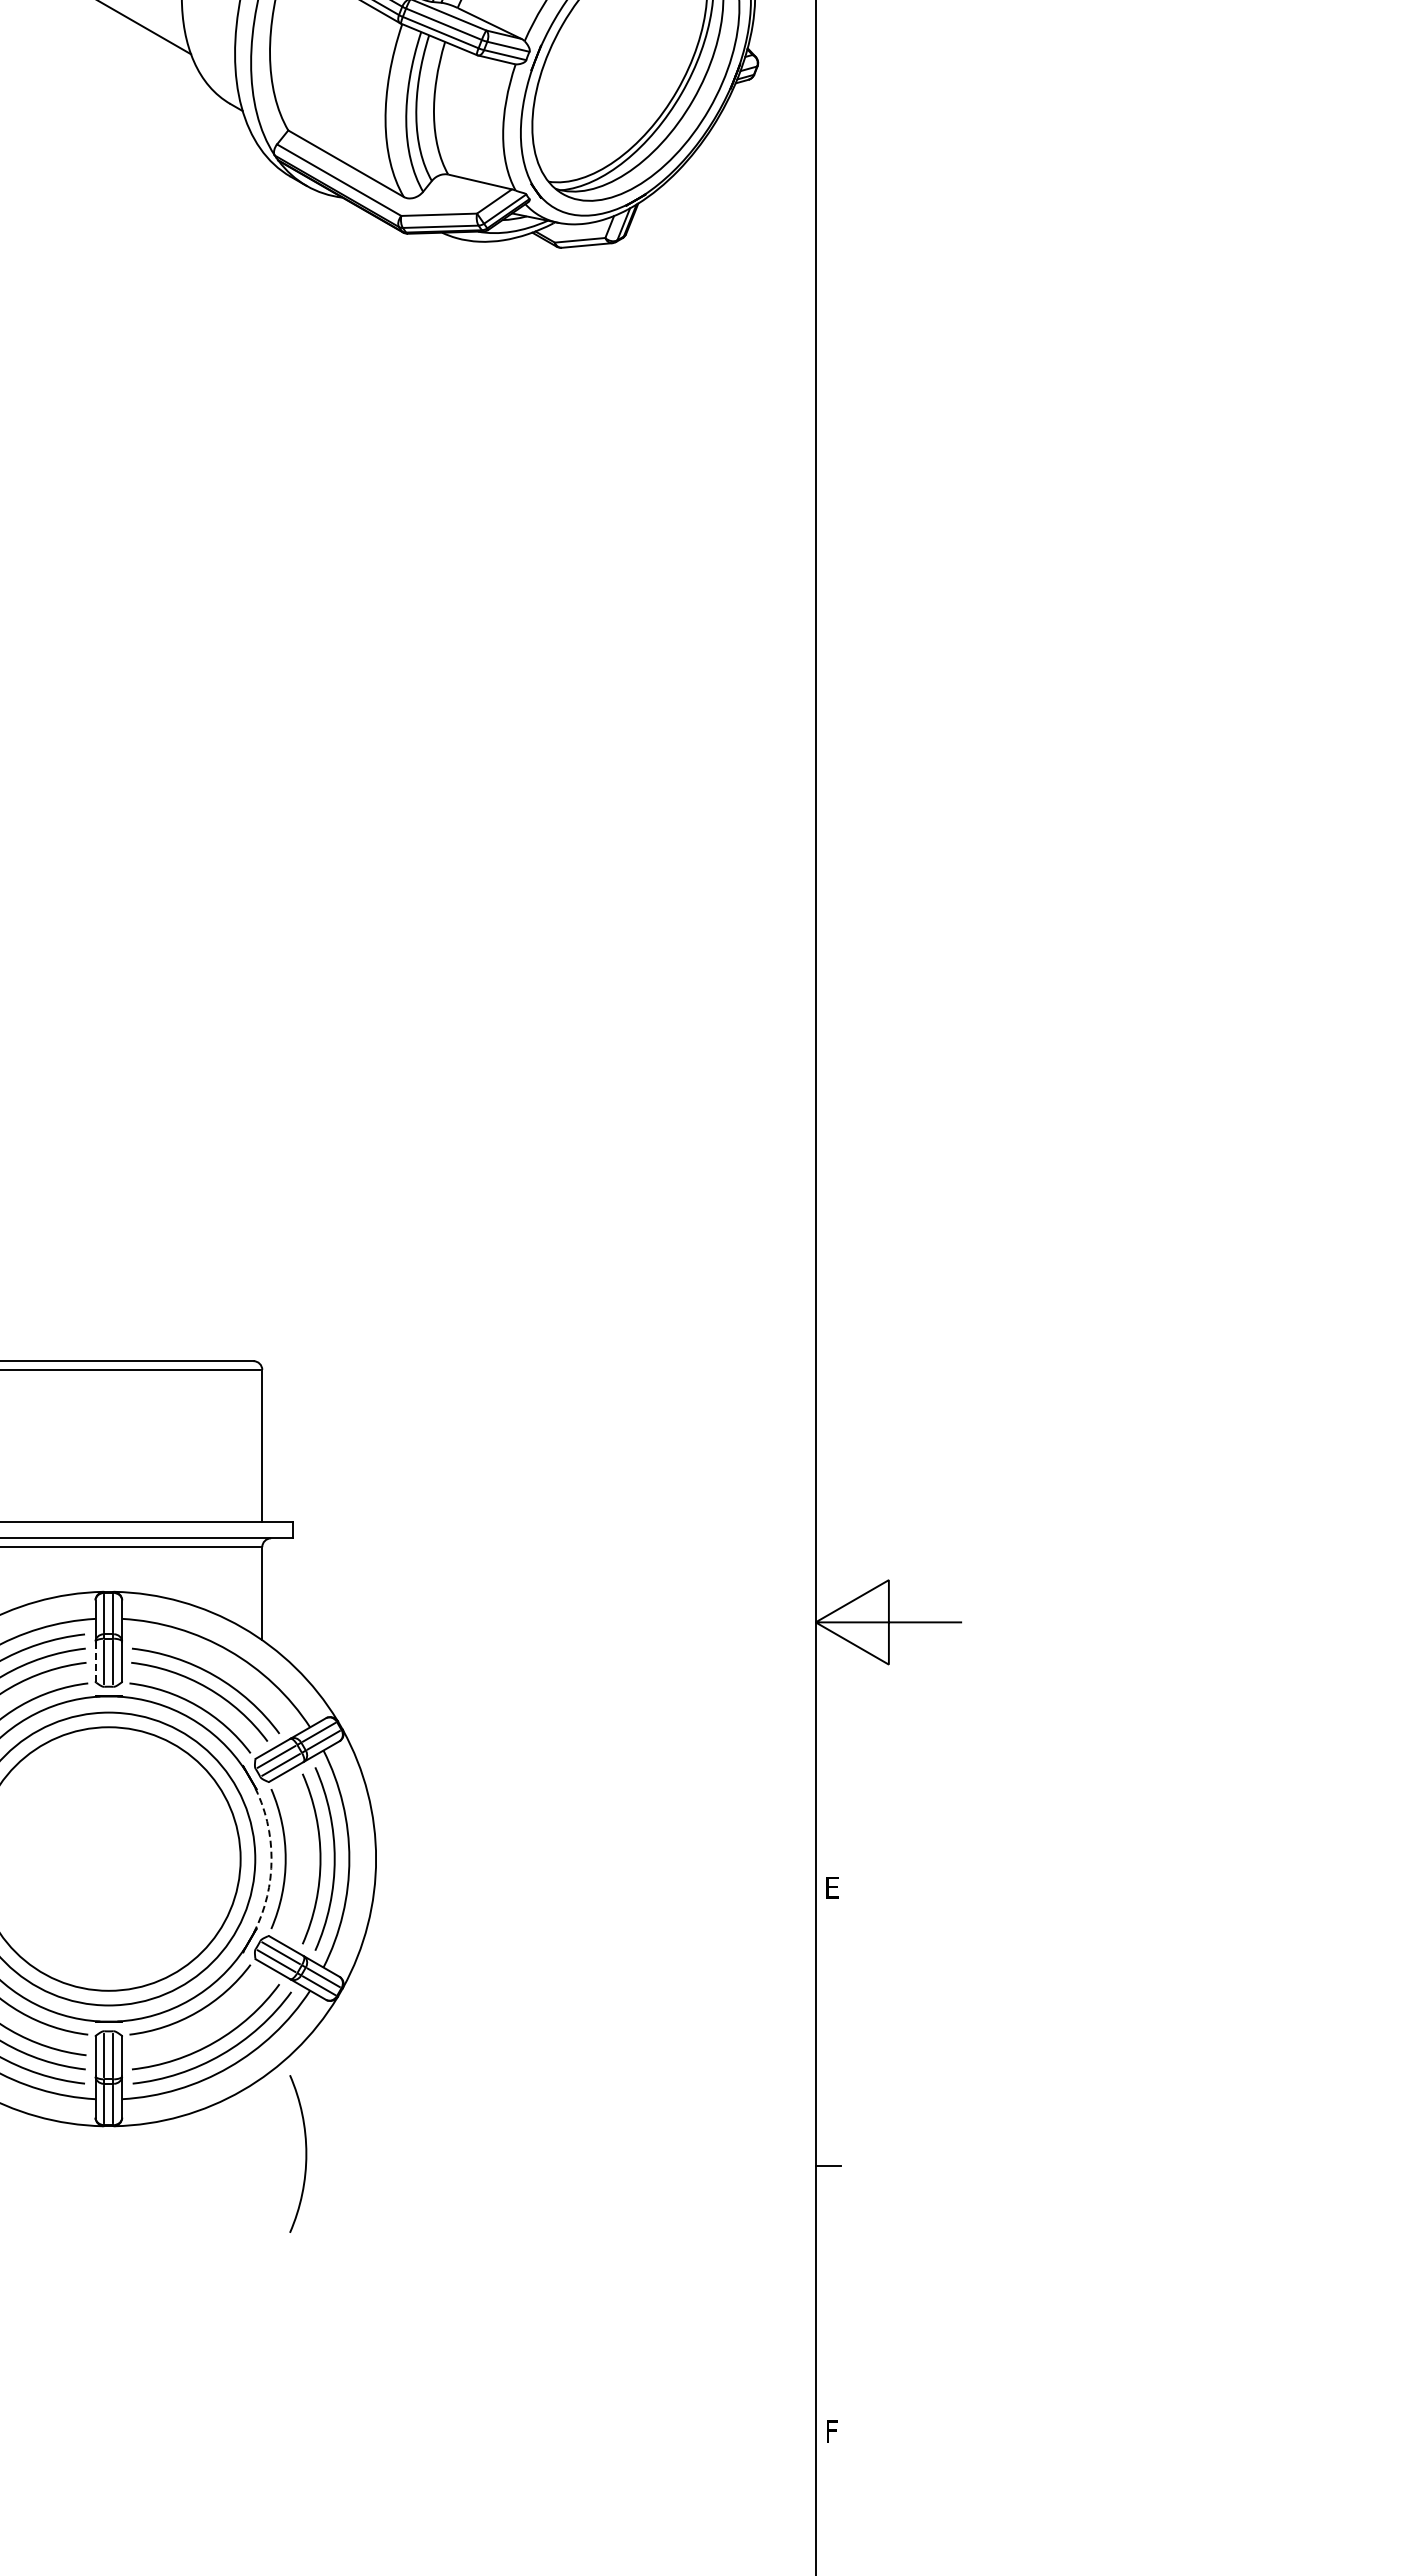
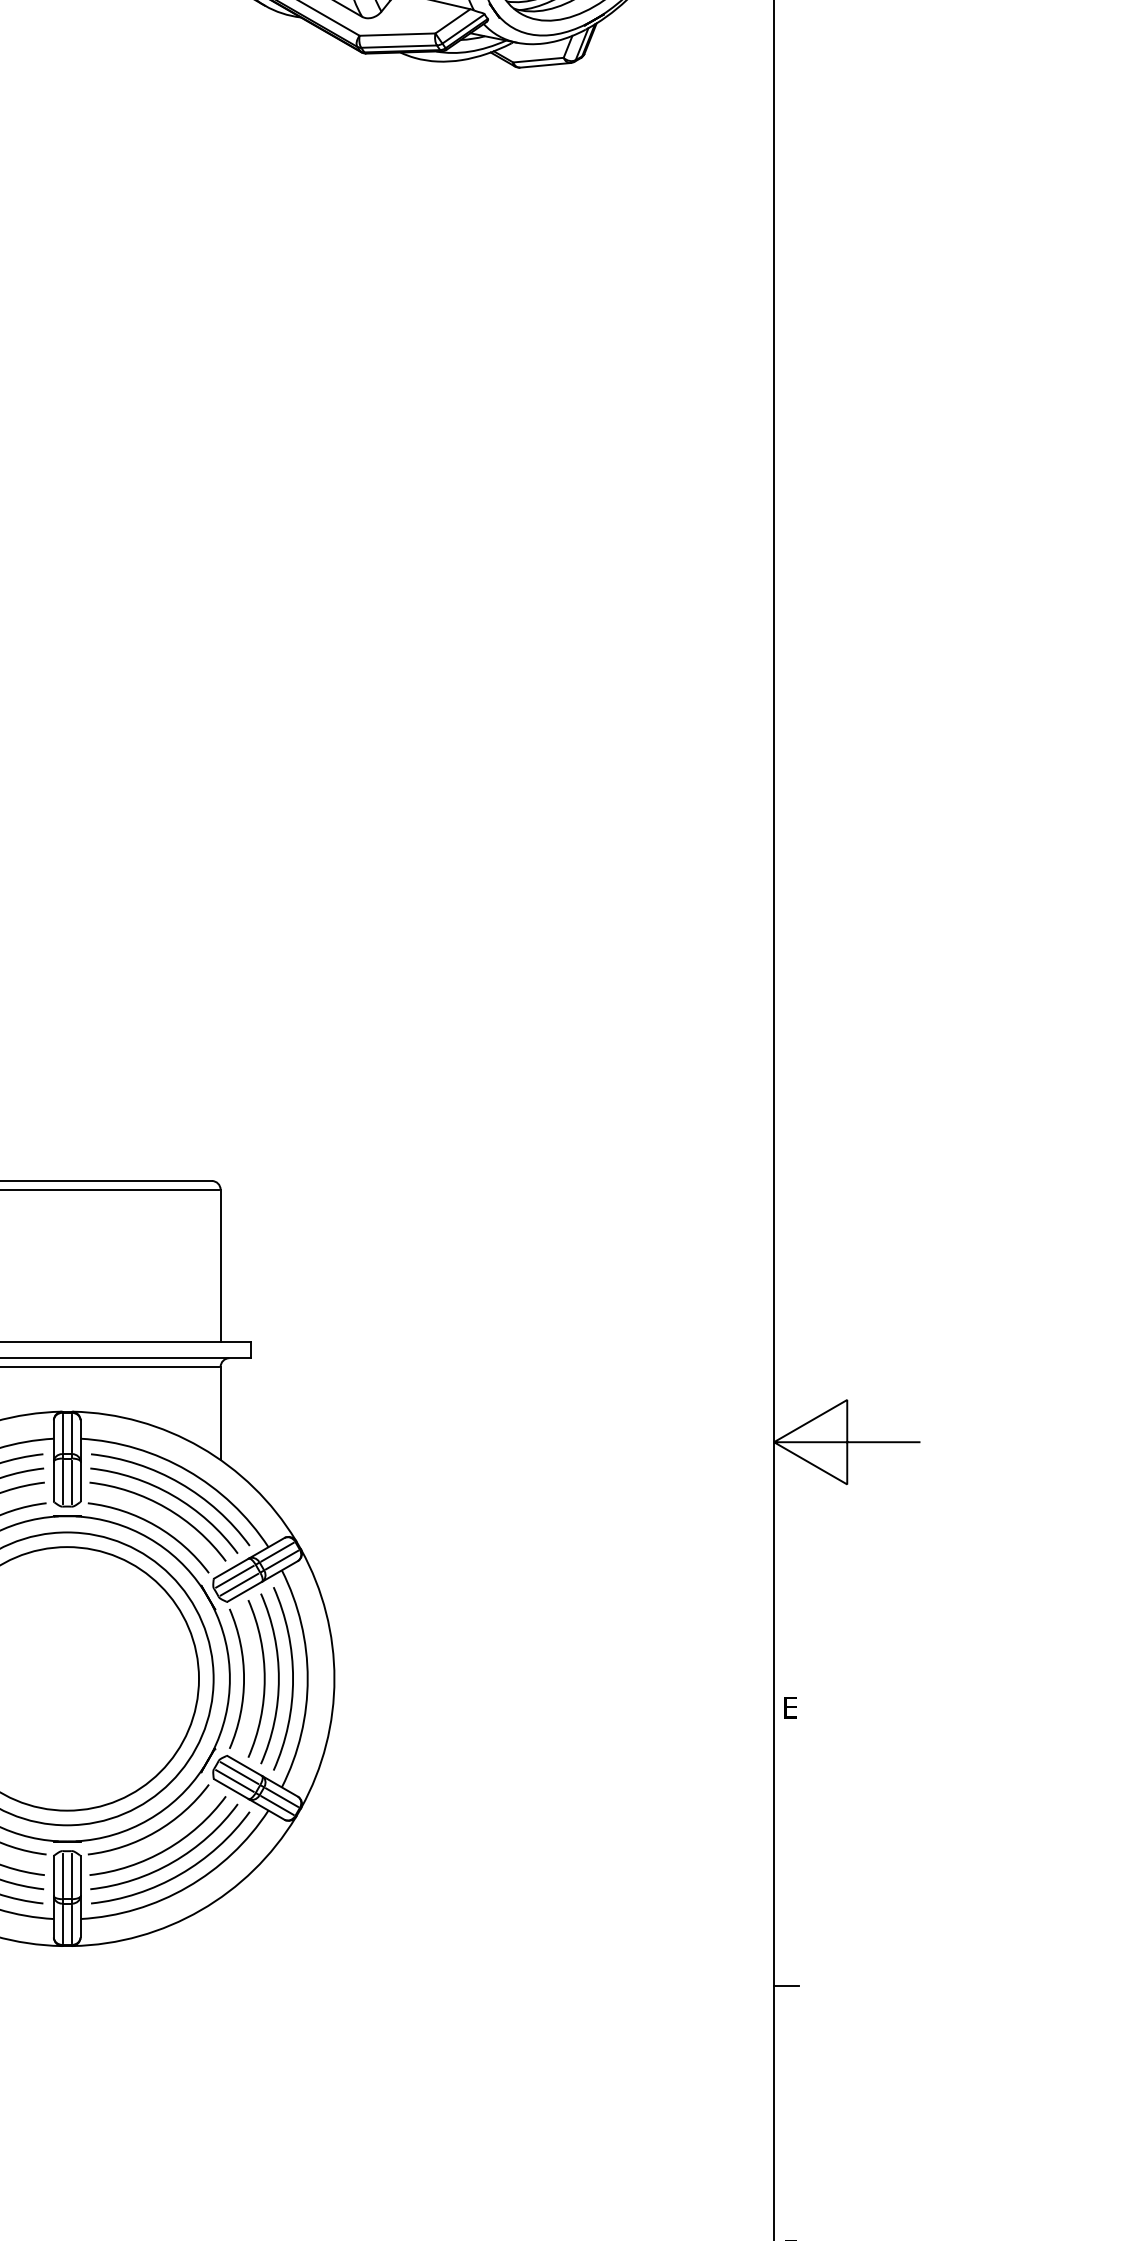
line: (95, 1661) -> (53, 1481), dashed -> solid
arc: (219, 1663) -> (177, 1483), added
arc: (271, 1859) -> (229, 1679), dashed -> solid
arc: (206, 2029) -> (164, 1849), added
arc: (305, 2153) -> (263, 1678), moved

